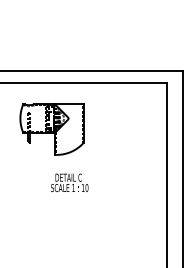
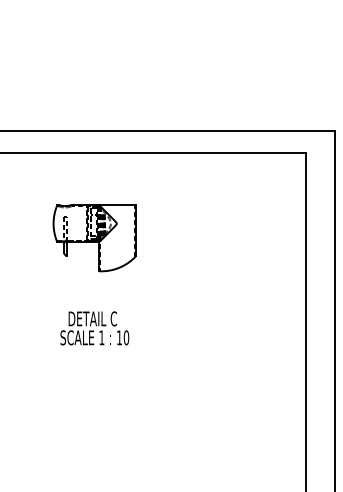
part: (51, 129) -> (94, 237), size x0.71
text: (69, 182) -> (94, 327), moved

